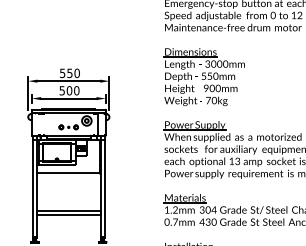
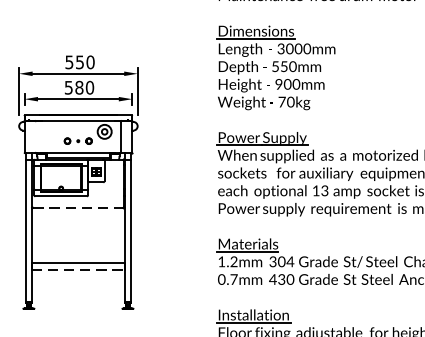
text: (69, 90) -> (79, 87), 500 -> 580
line: (68, 173) -> (77, 208), solid -> dashed
line: (68, 215) -> (77, 269), solid -> dashed

